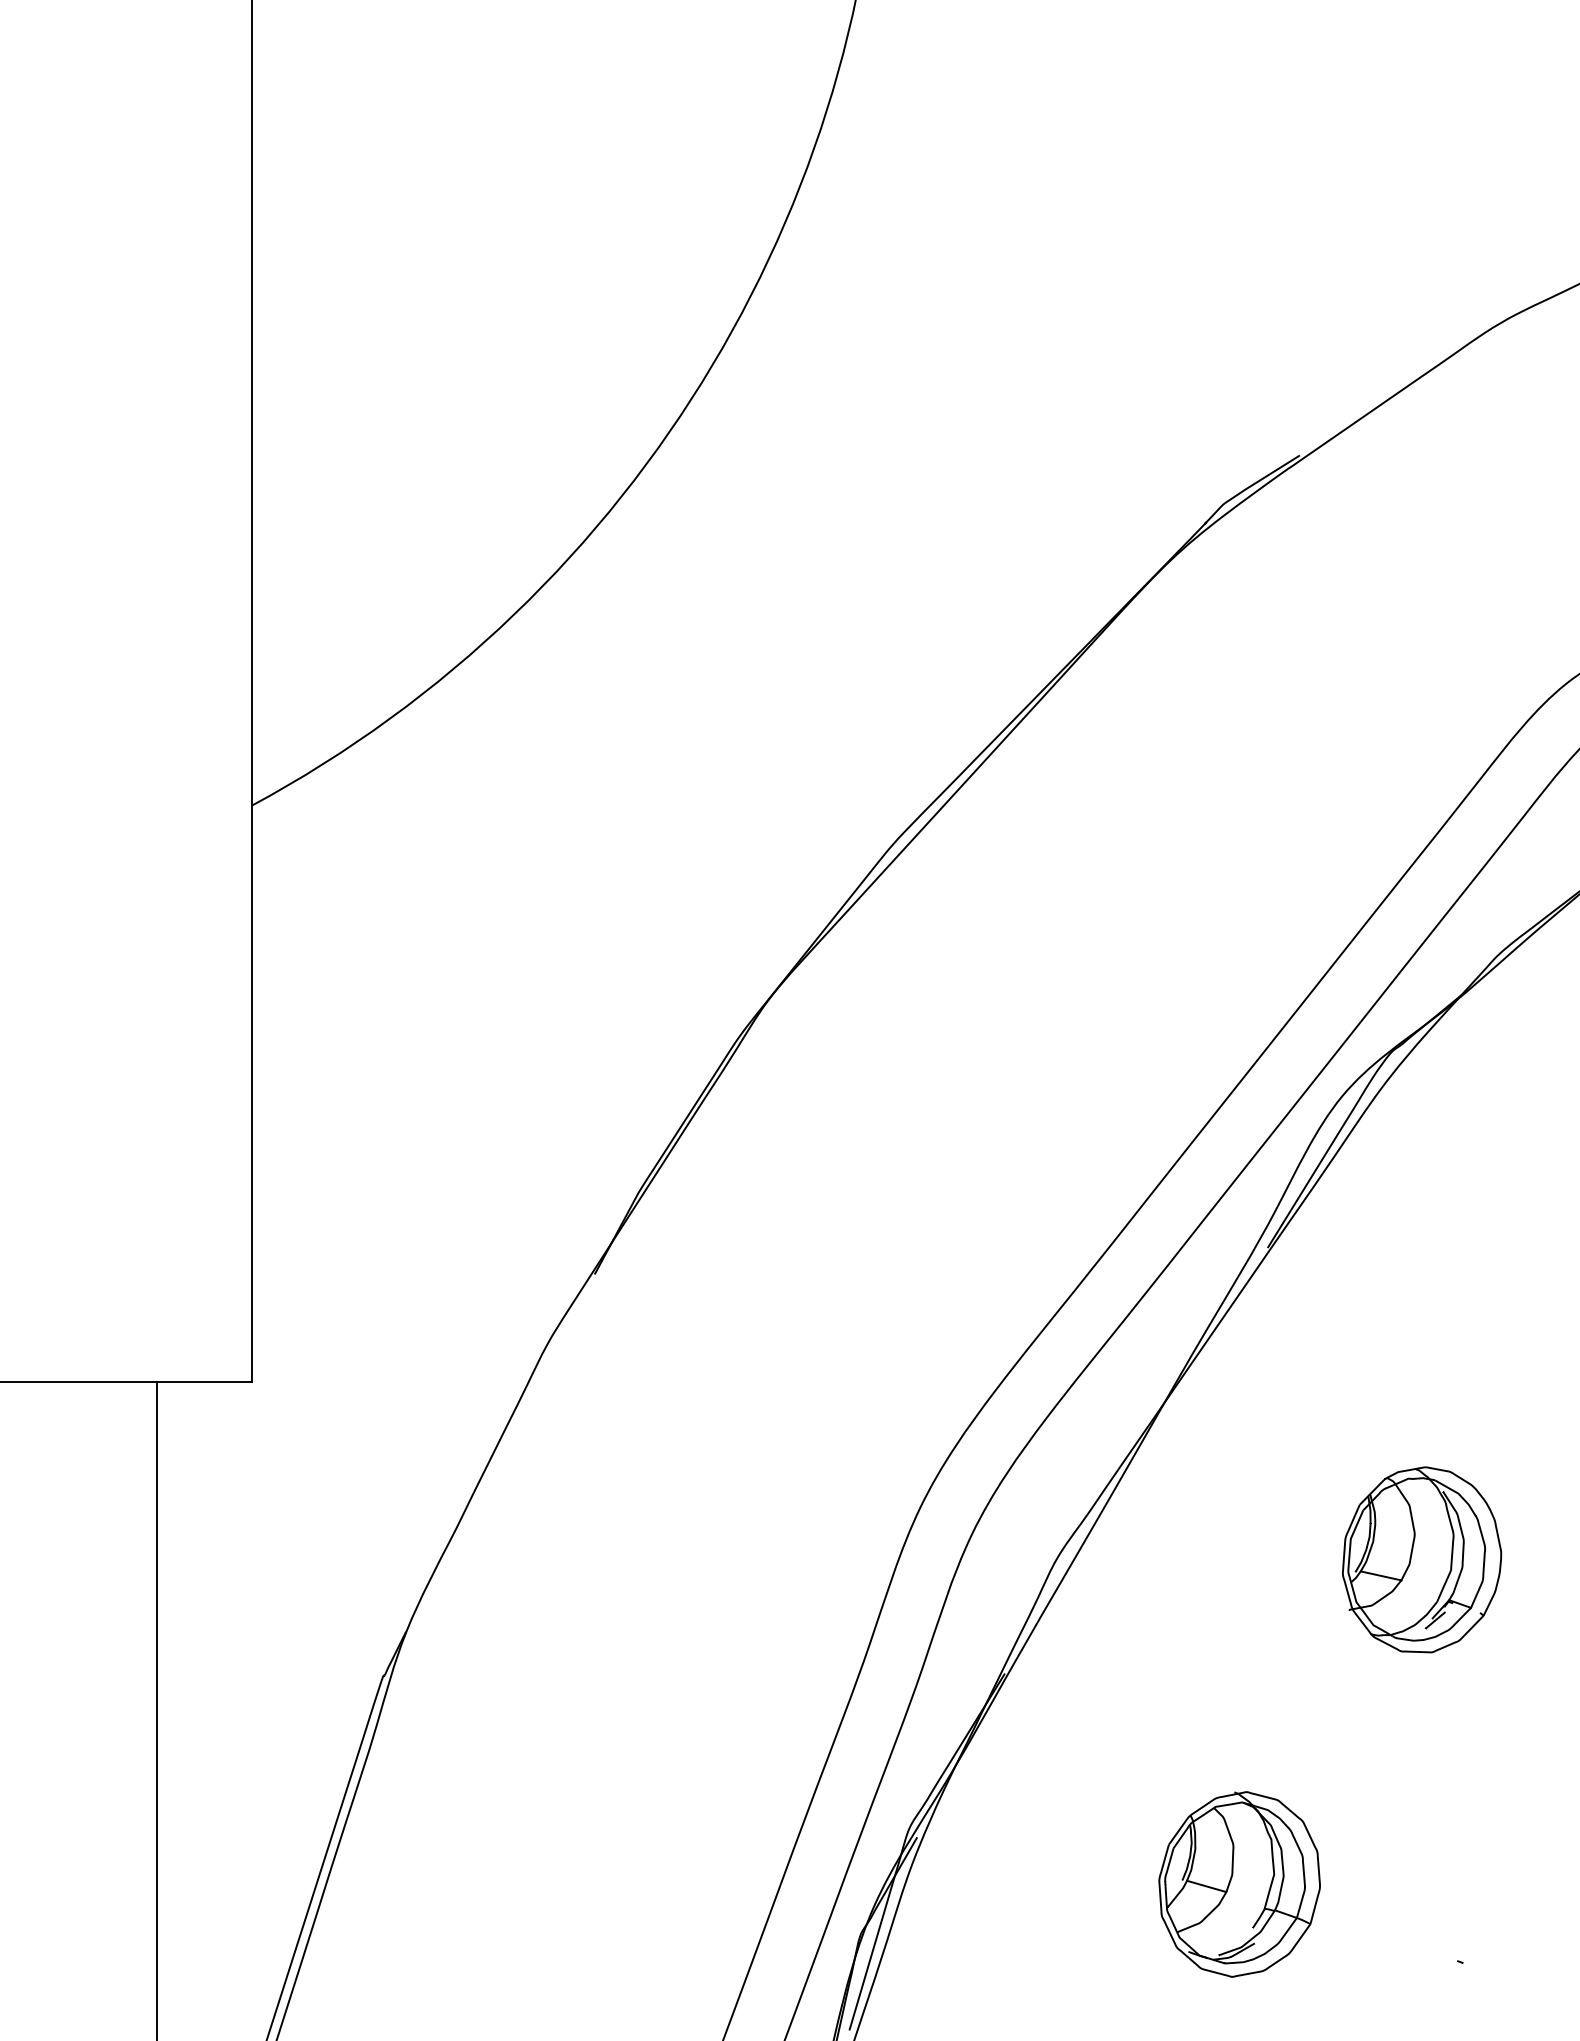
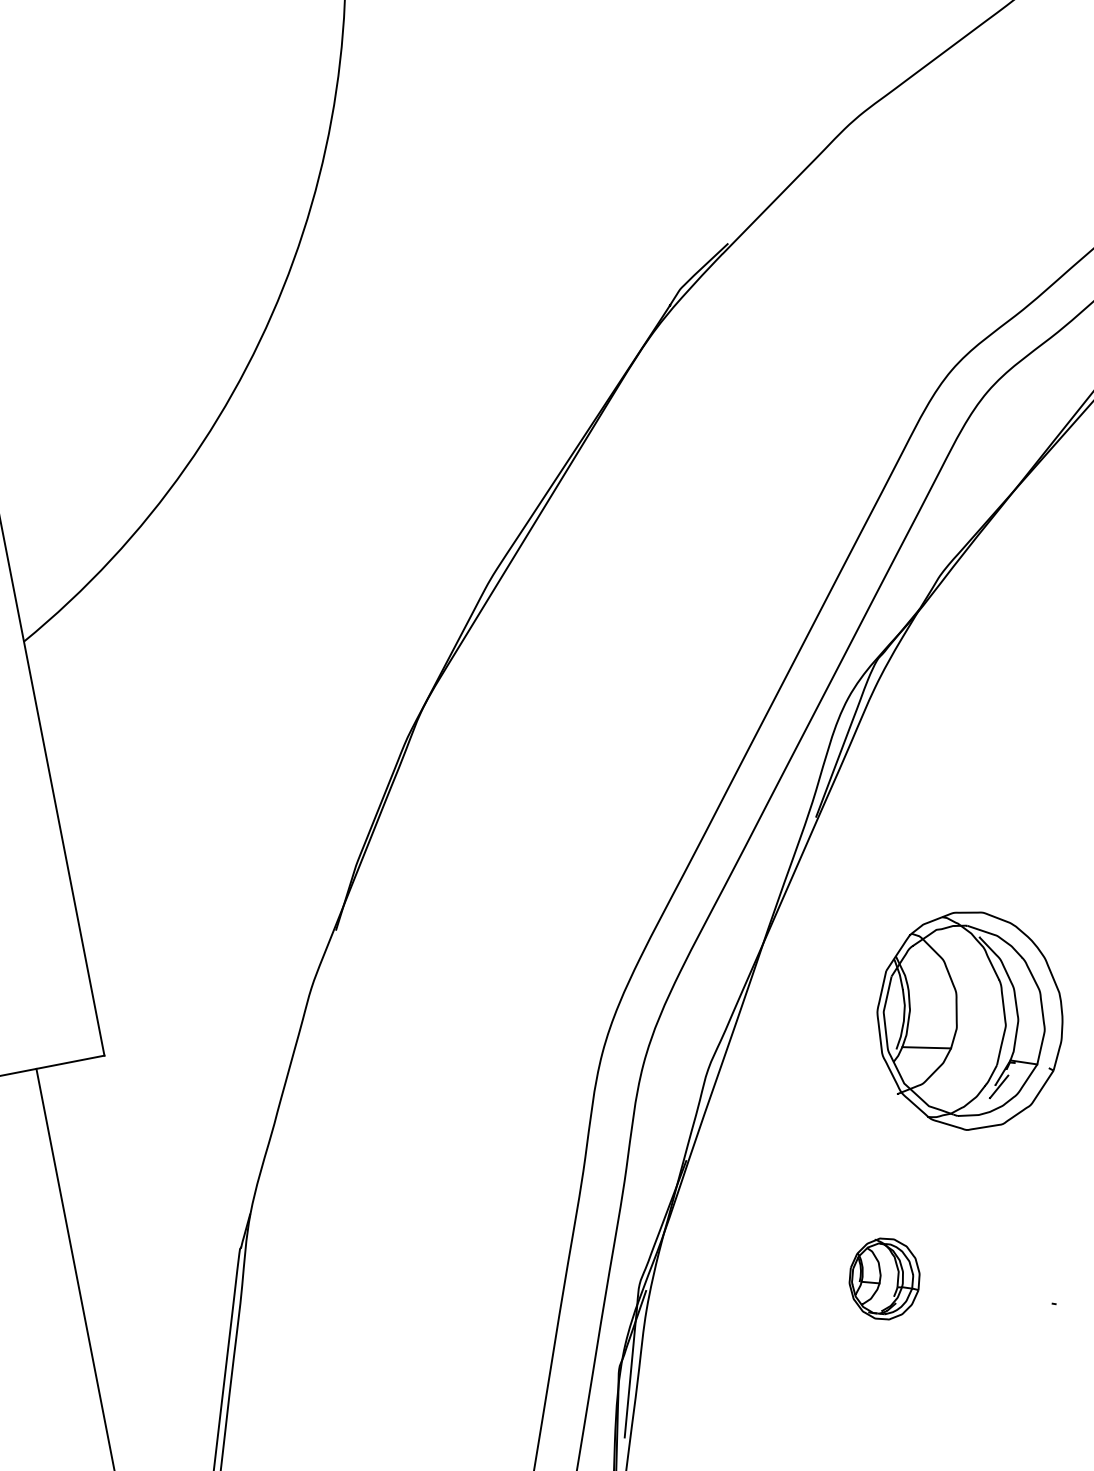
part: (1422, 1559) -> (970, 1019), size x1.6
part: (1239, 1884) -> (884, 1279), size x0.6

